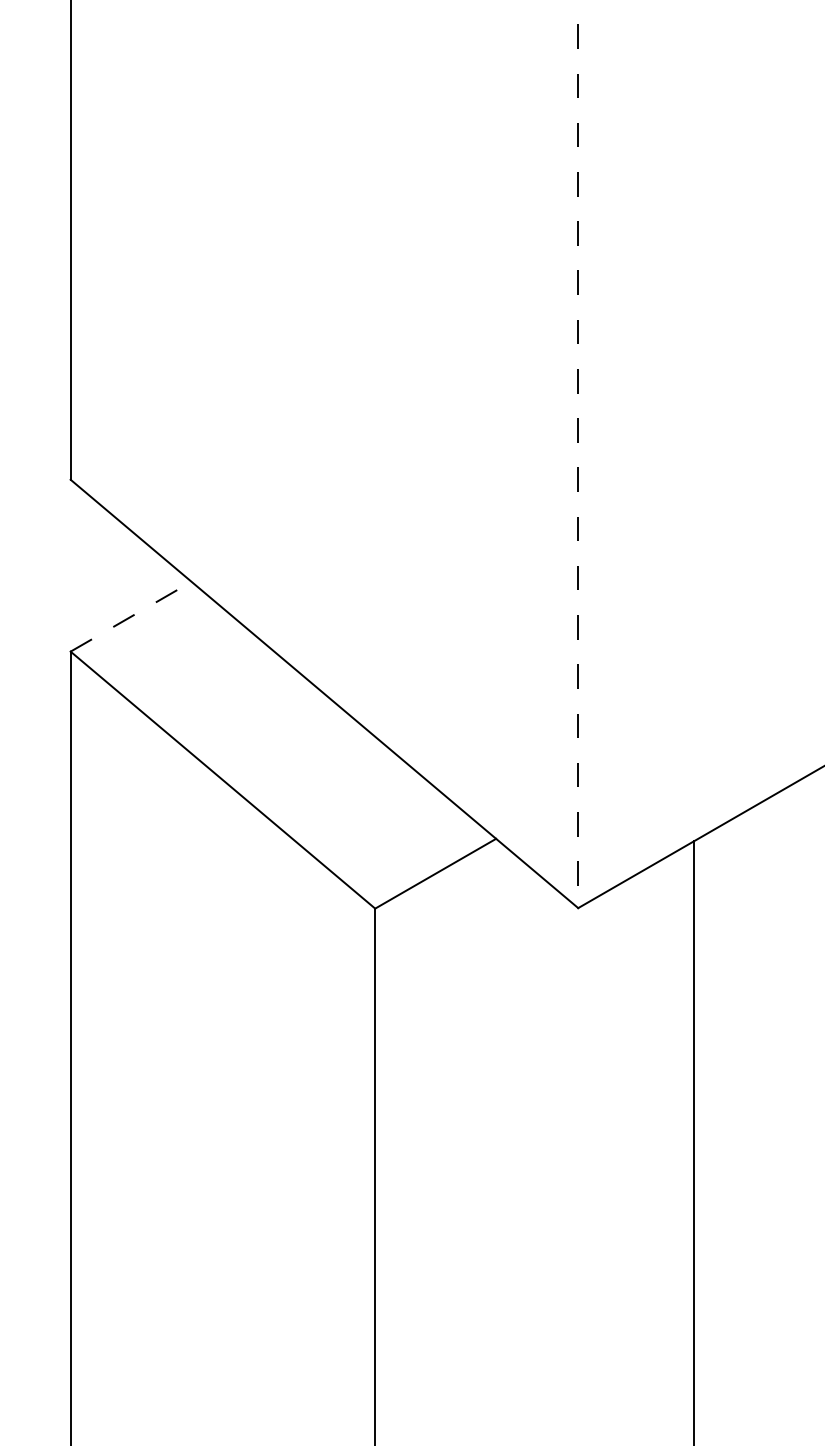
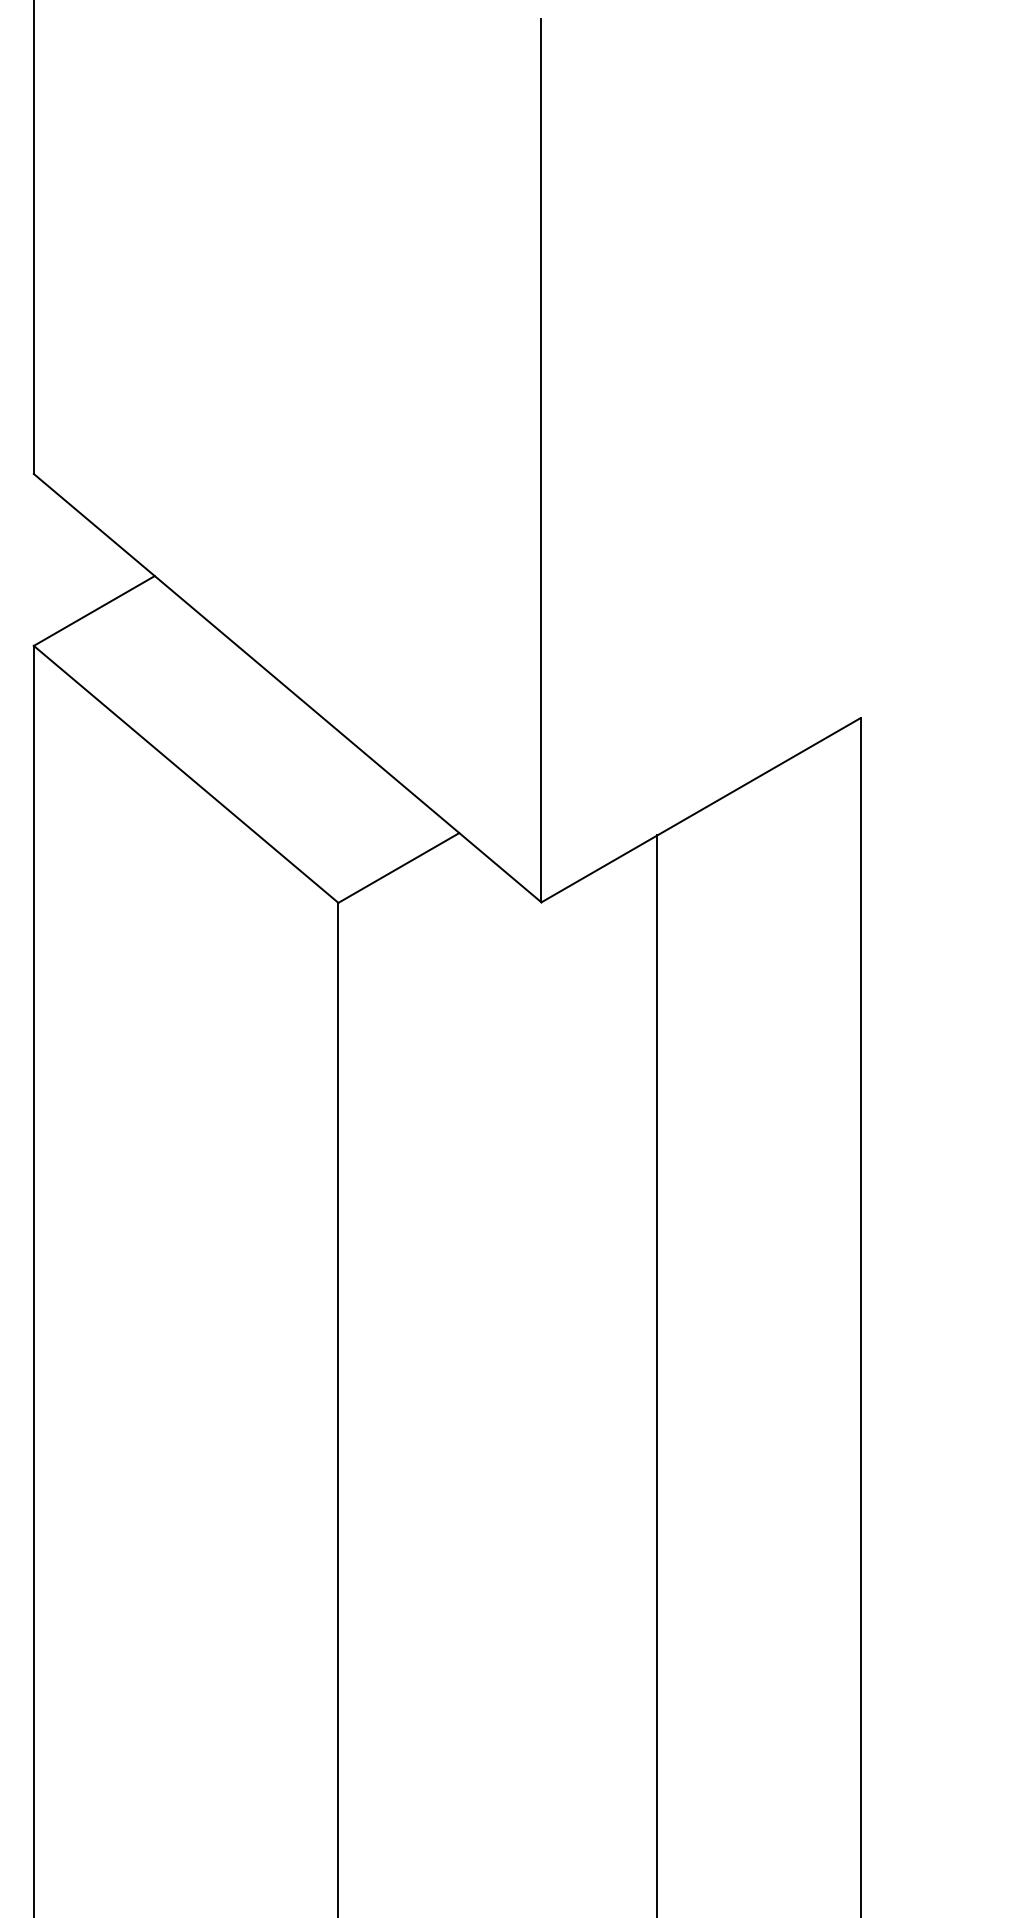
line: (578, 466) -> (541, 460), dashed -> solid
line: (131, 616) -> (94, 610), dashed -> solid

